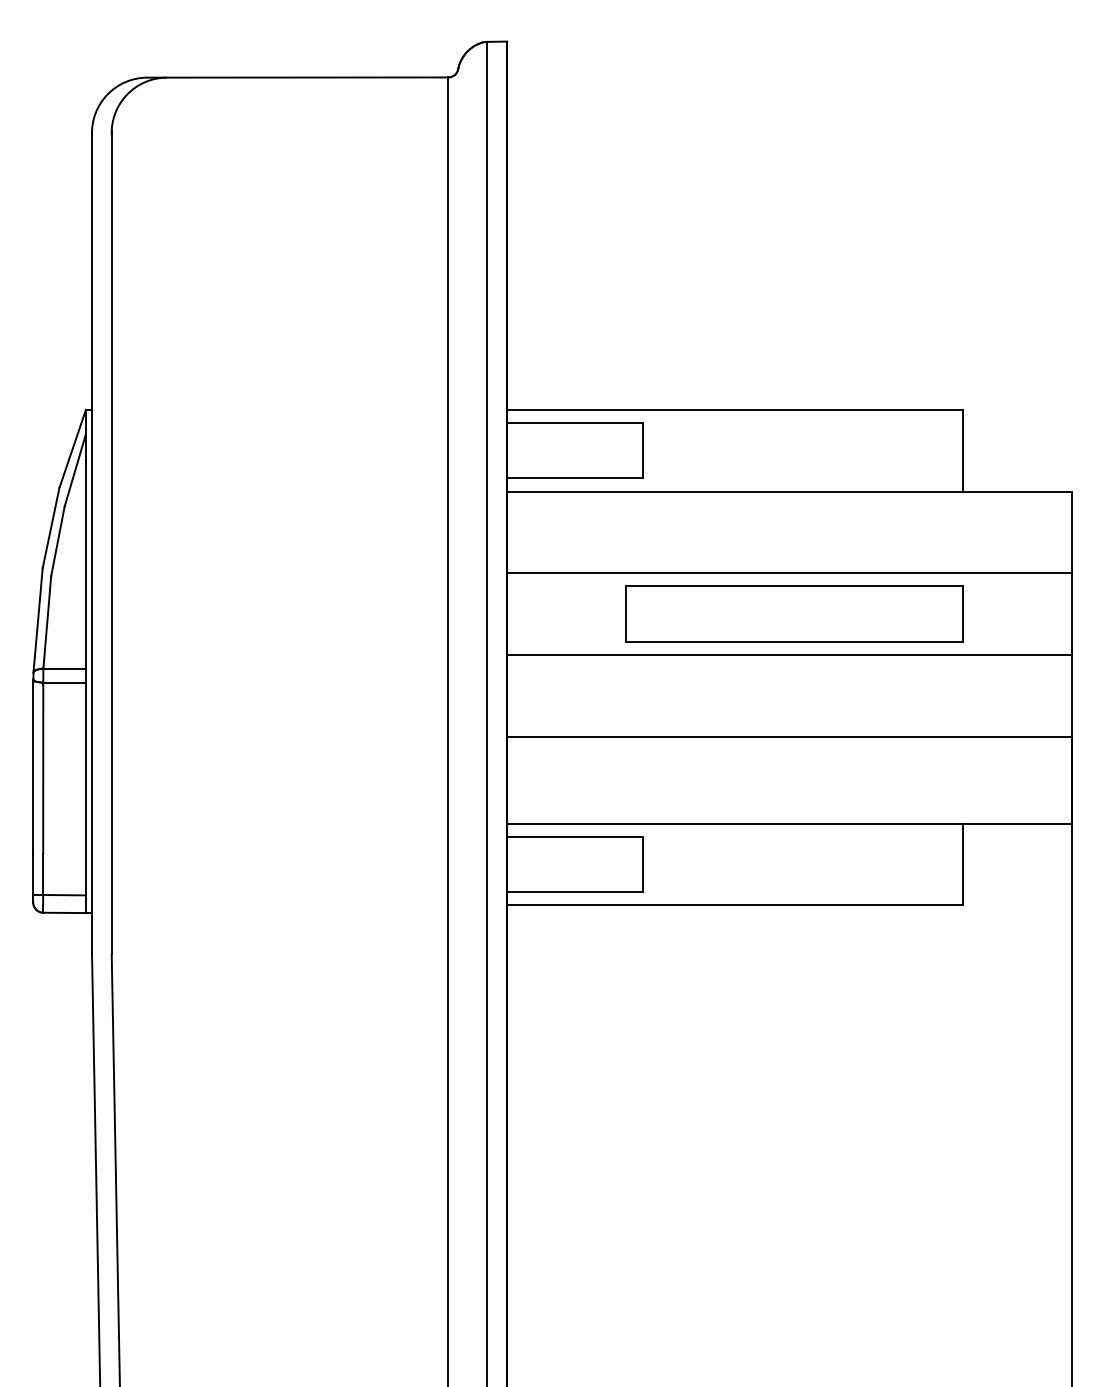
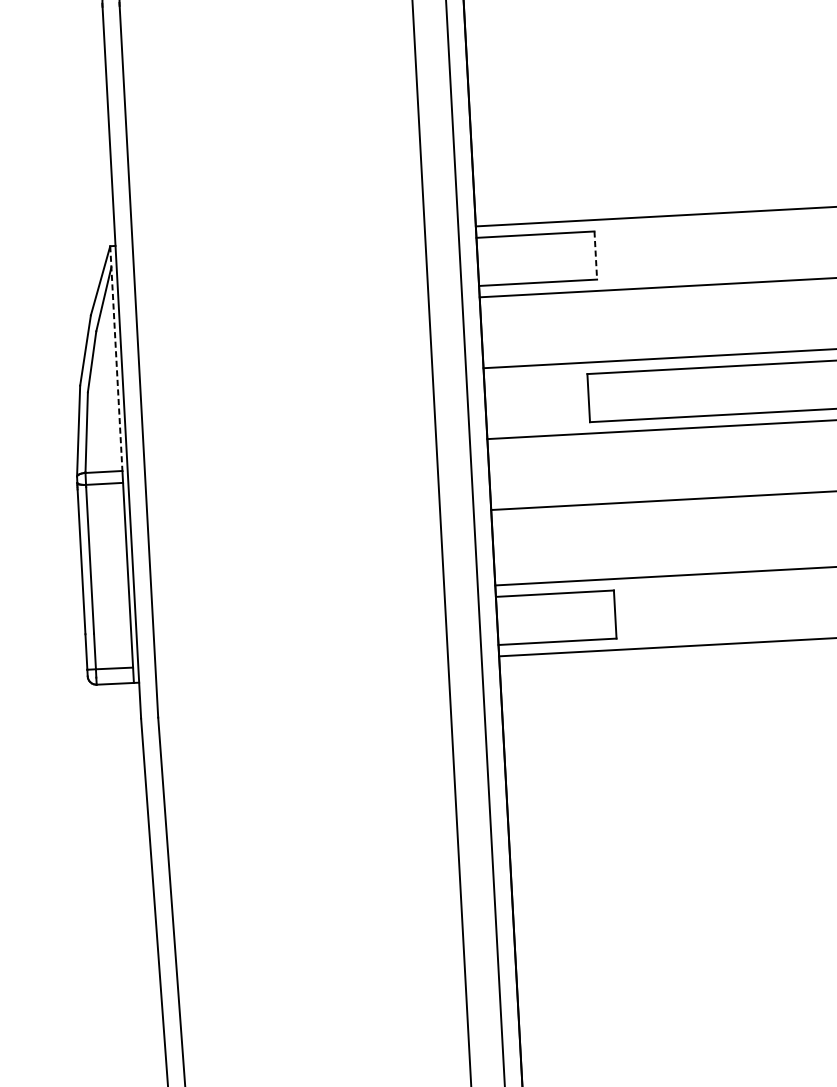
line: (643, 450) -> (596, 255), solid -> dashed
line: (85, 540) -> (116, 359), solid -> dashed

